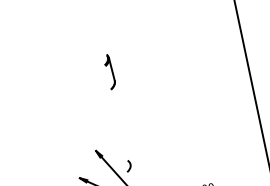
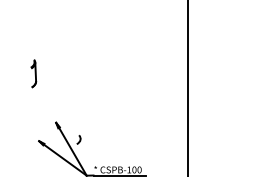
part: (109, 71) -> (33, 73), moved

